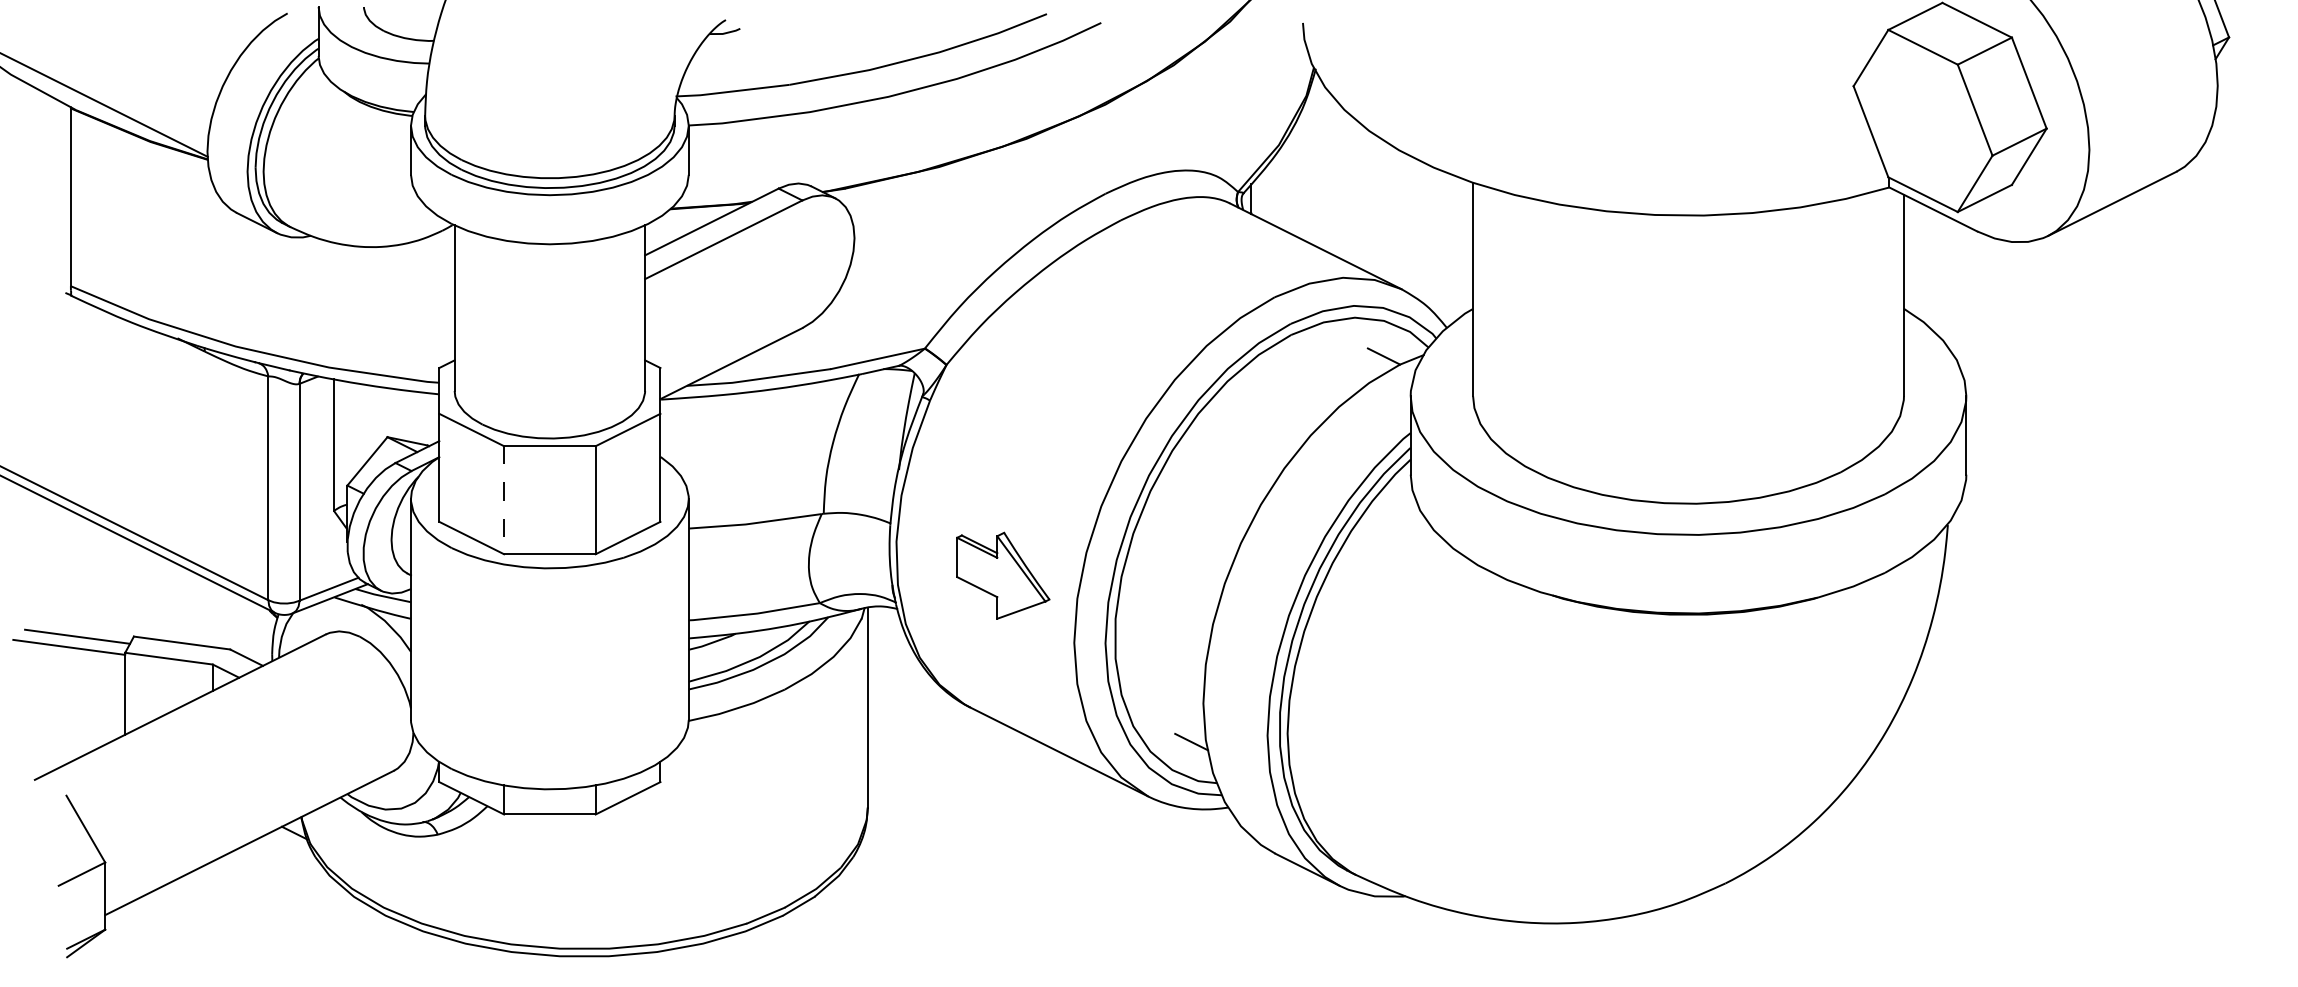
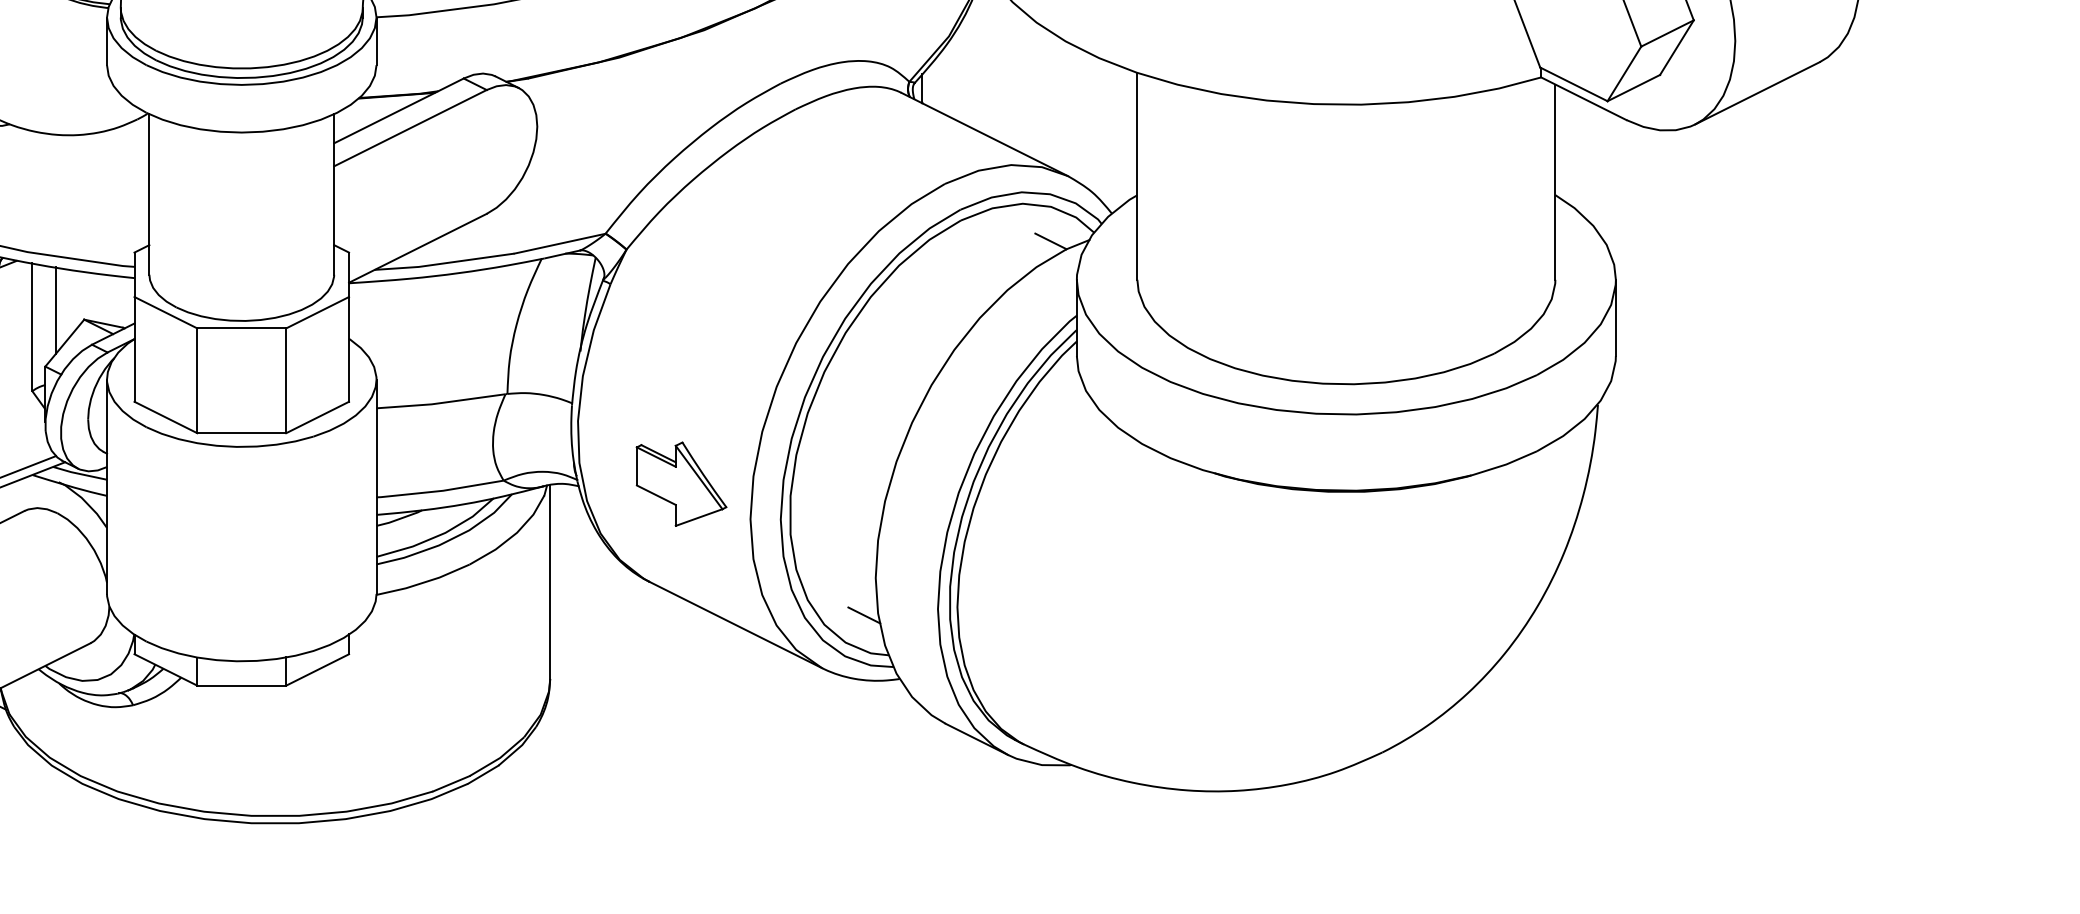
line: (358, 427) -> (56, 310), added
line: (504, 500) -> (197, 381), dashed -> solid
part: (1003, 575) -> (681, 483), moved

